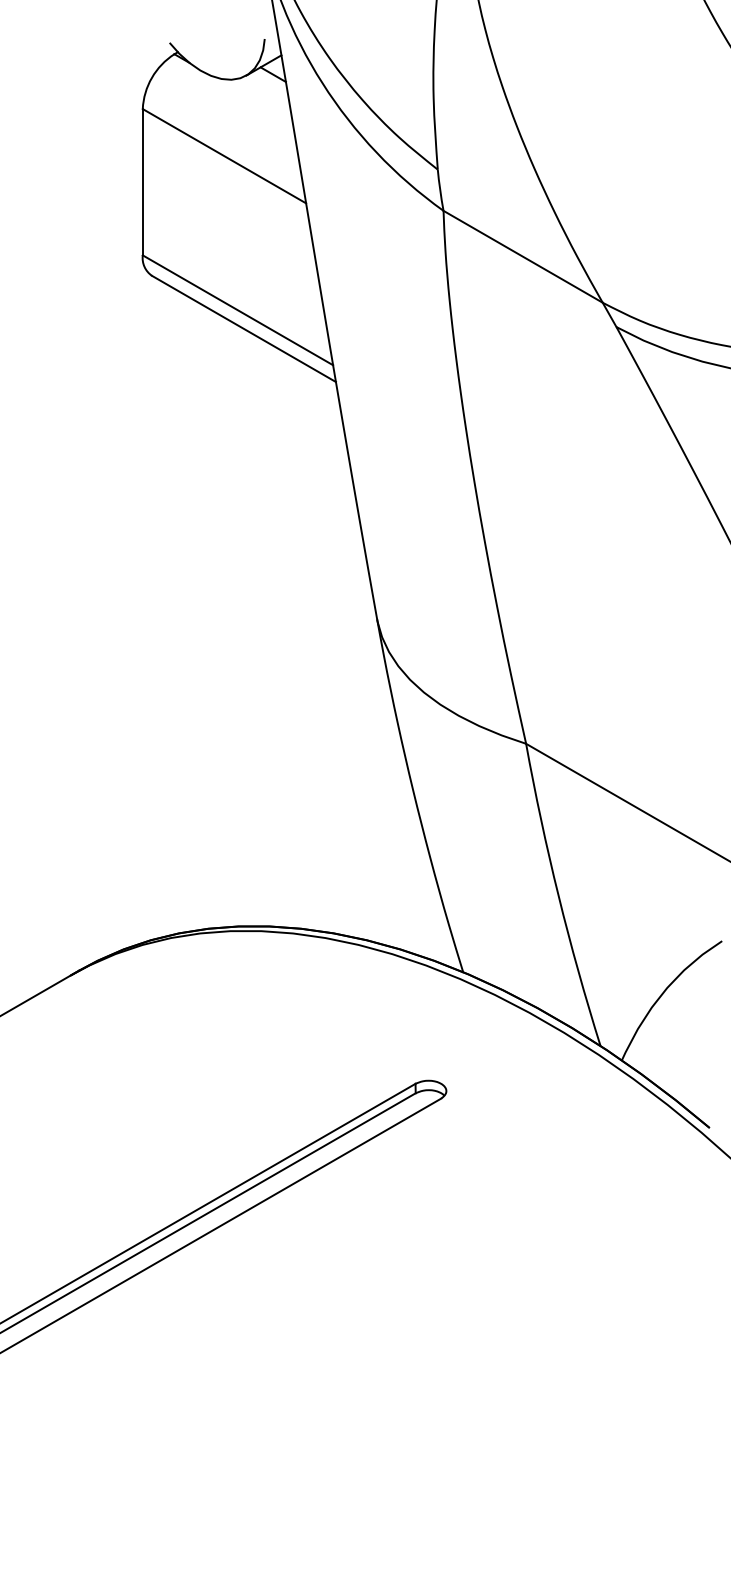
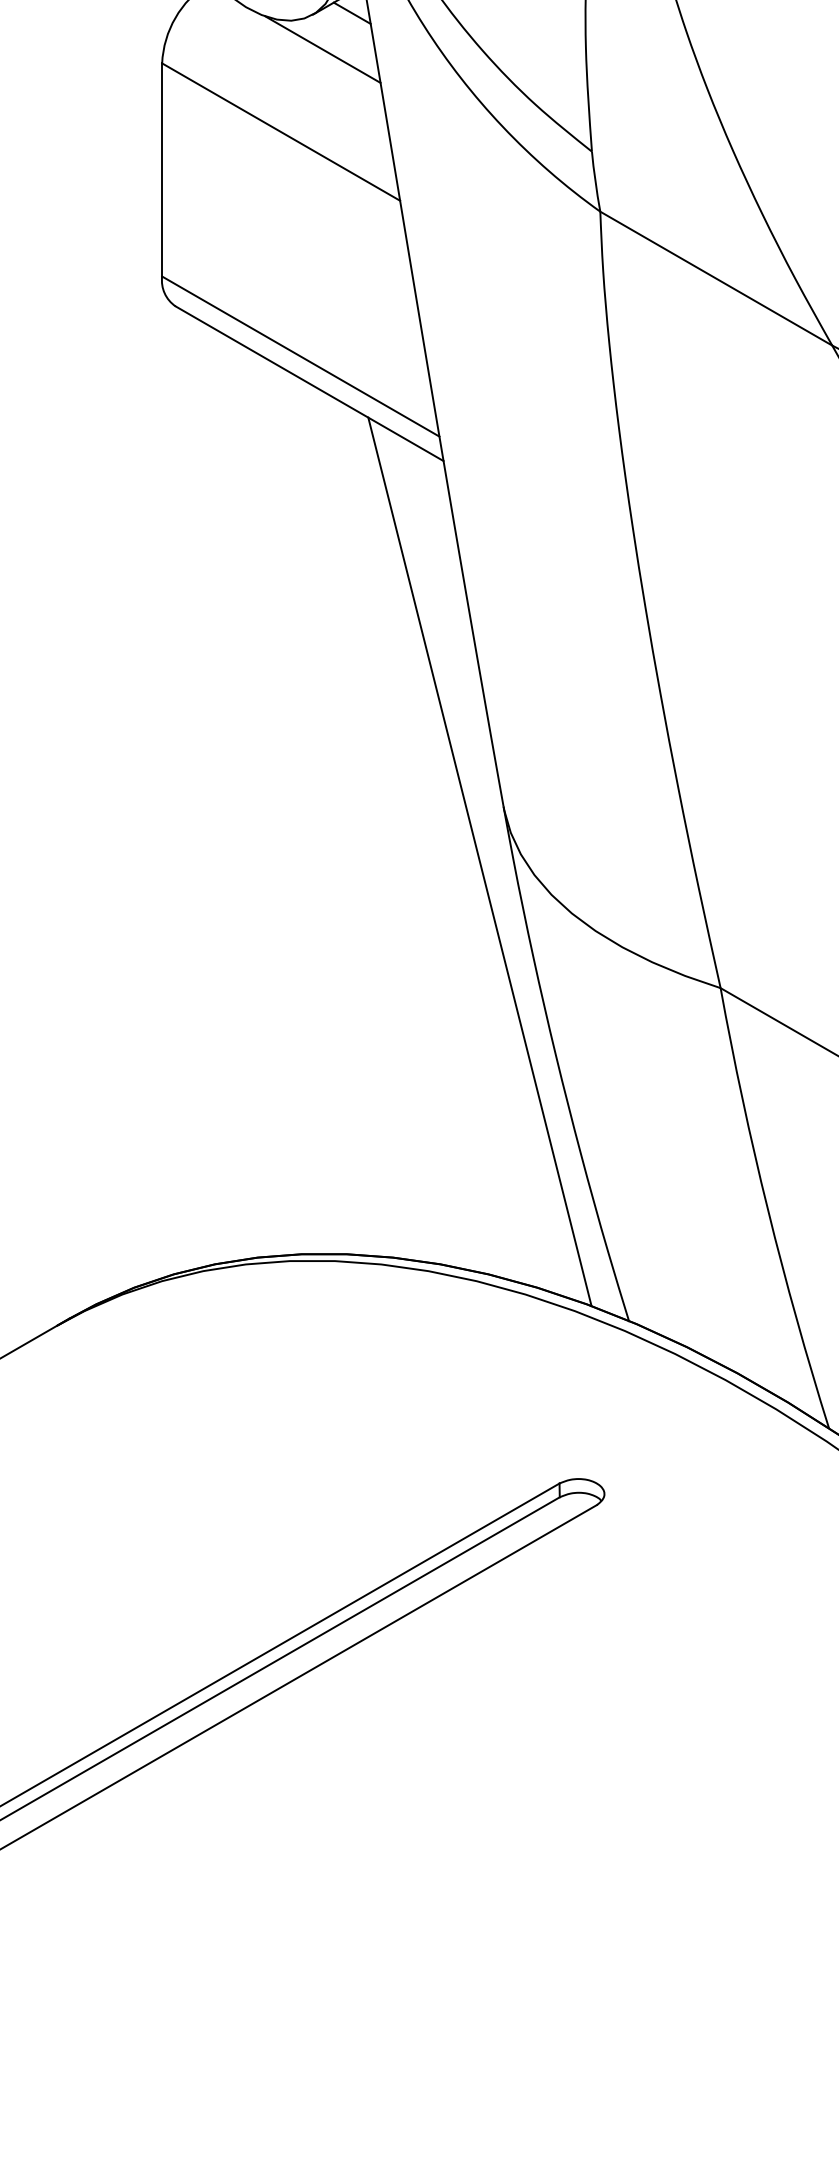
line: (252, 99) -> (321, 49), added
line: (360, 657) -> (479, 862), added

